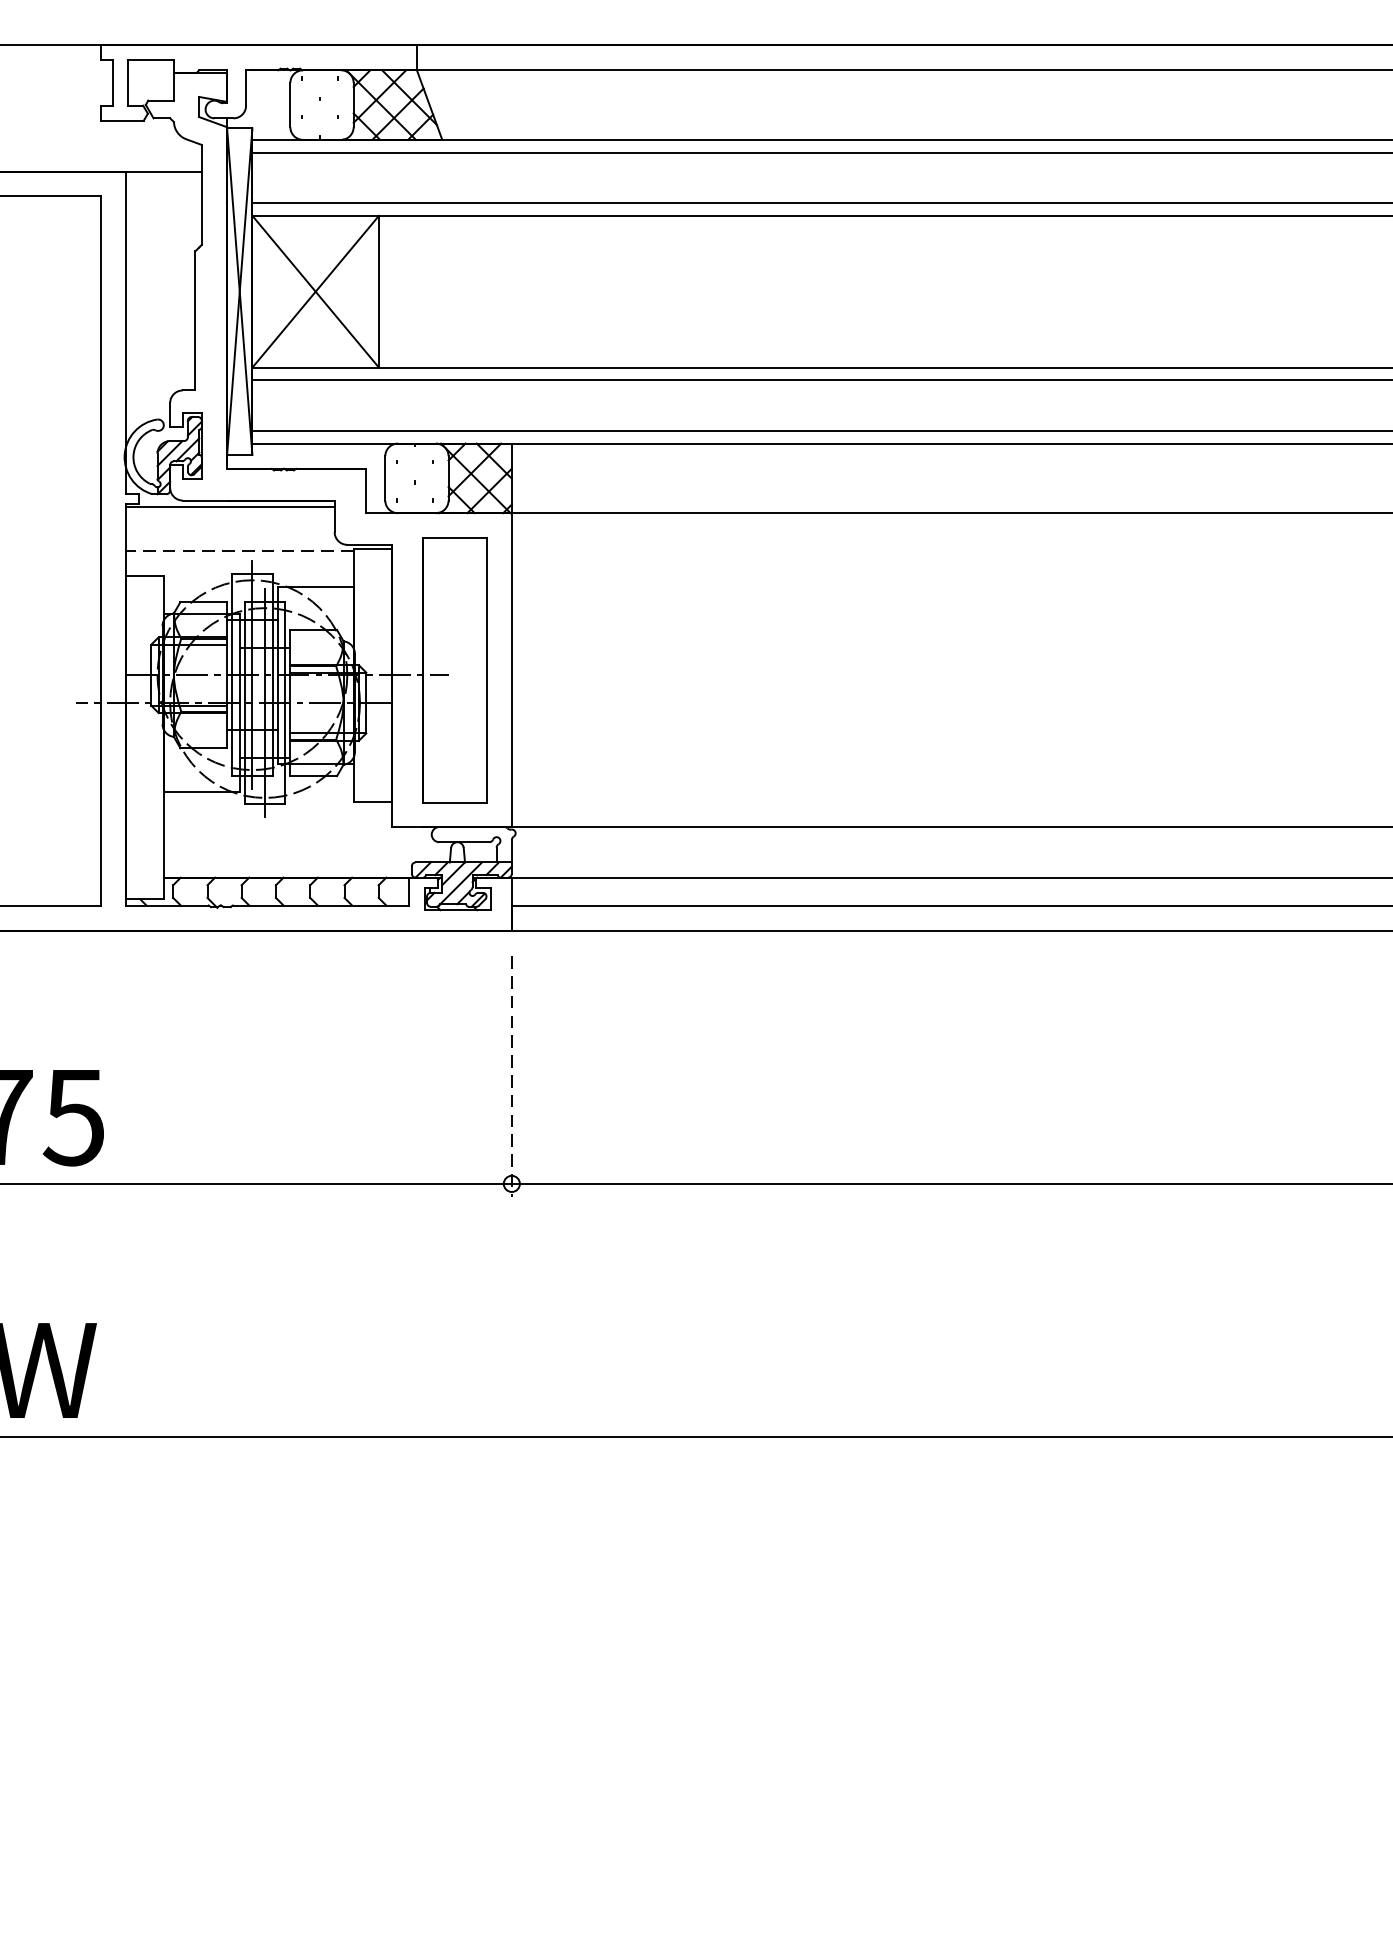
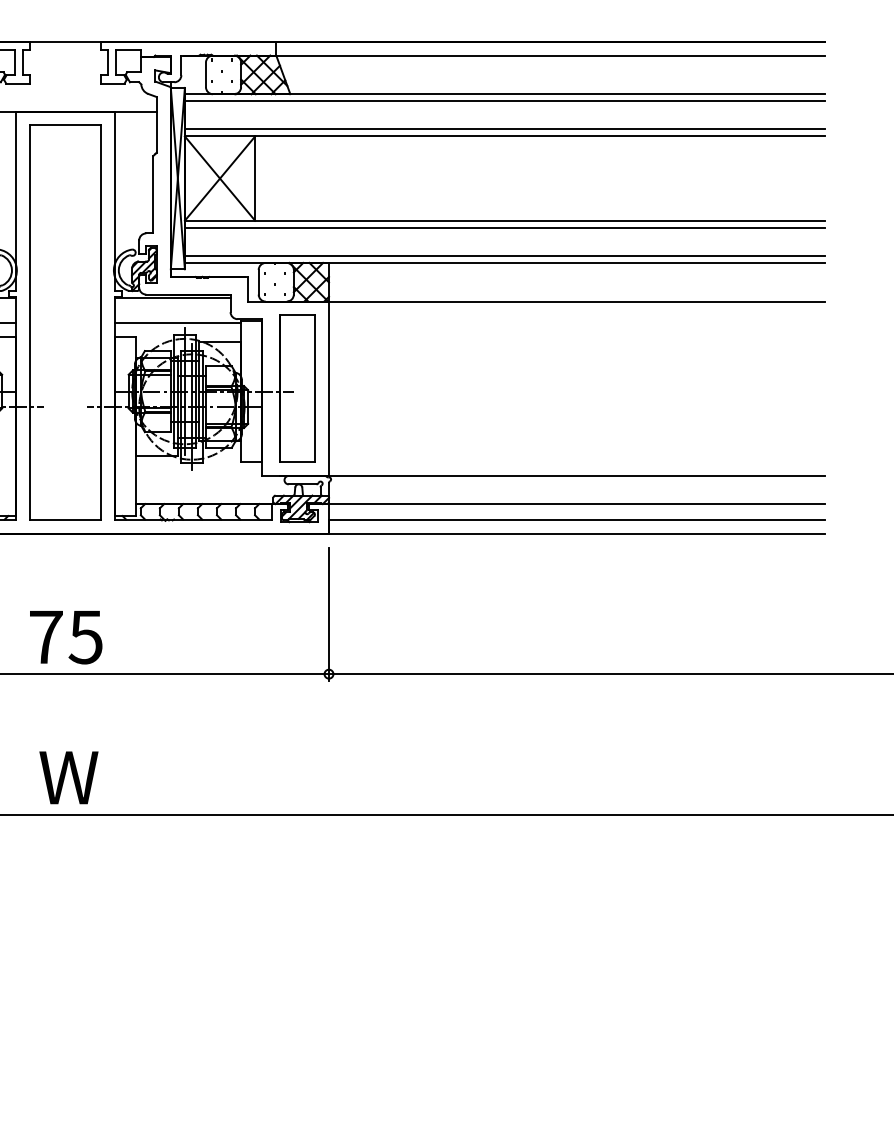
line: (239, 550) -> (177, 322), dashed -> solid
line: (512, 1076) -> (329, 614), dashed -> solid

